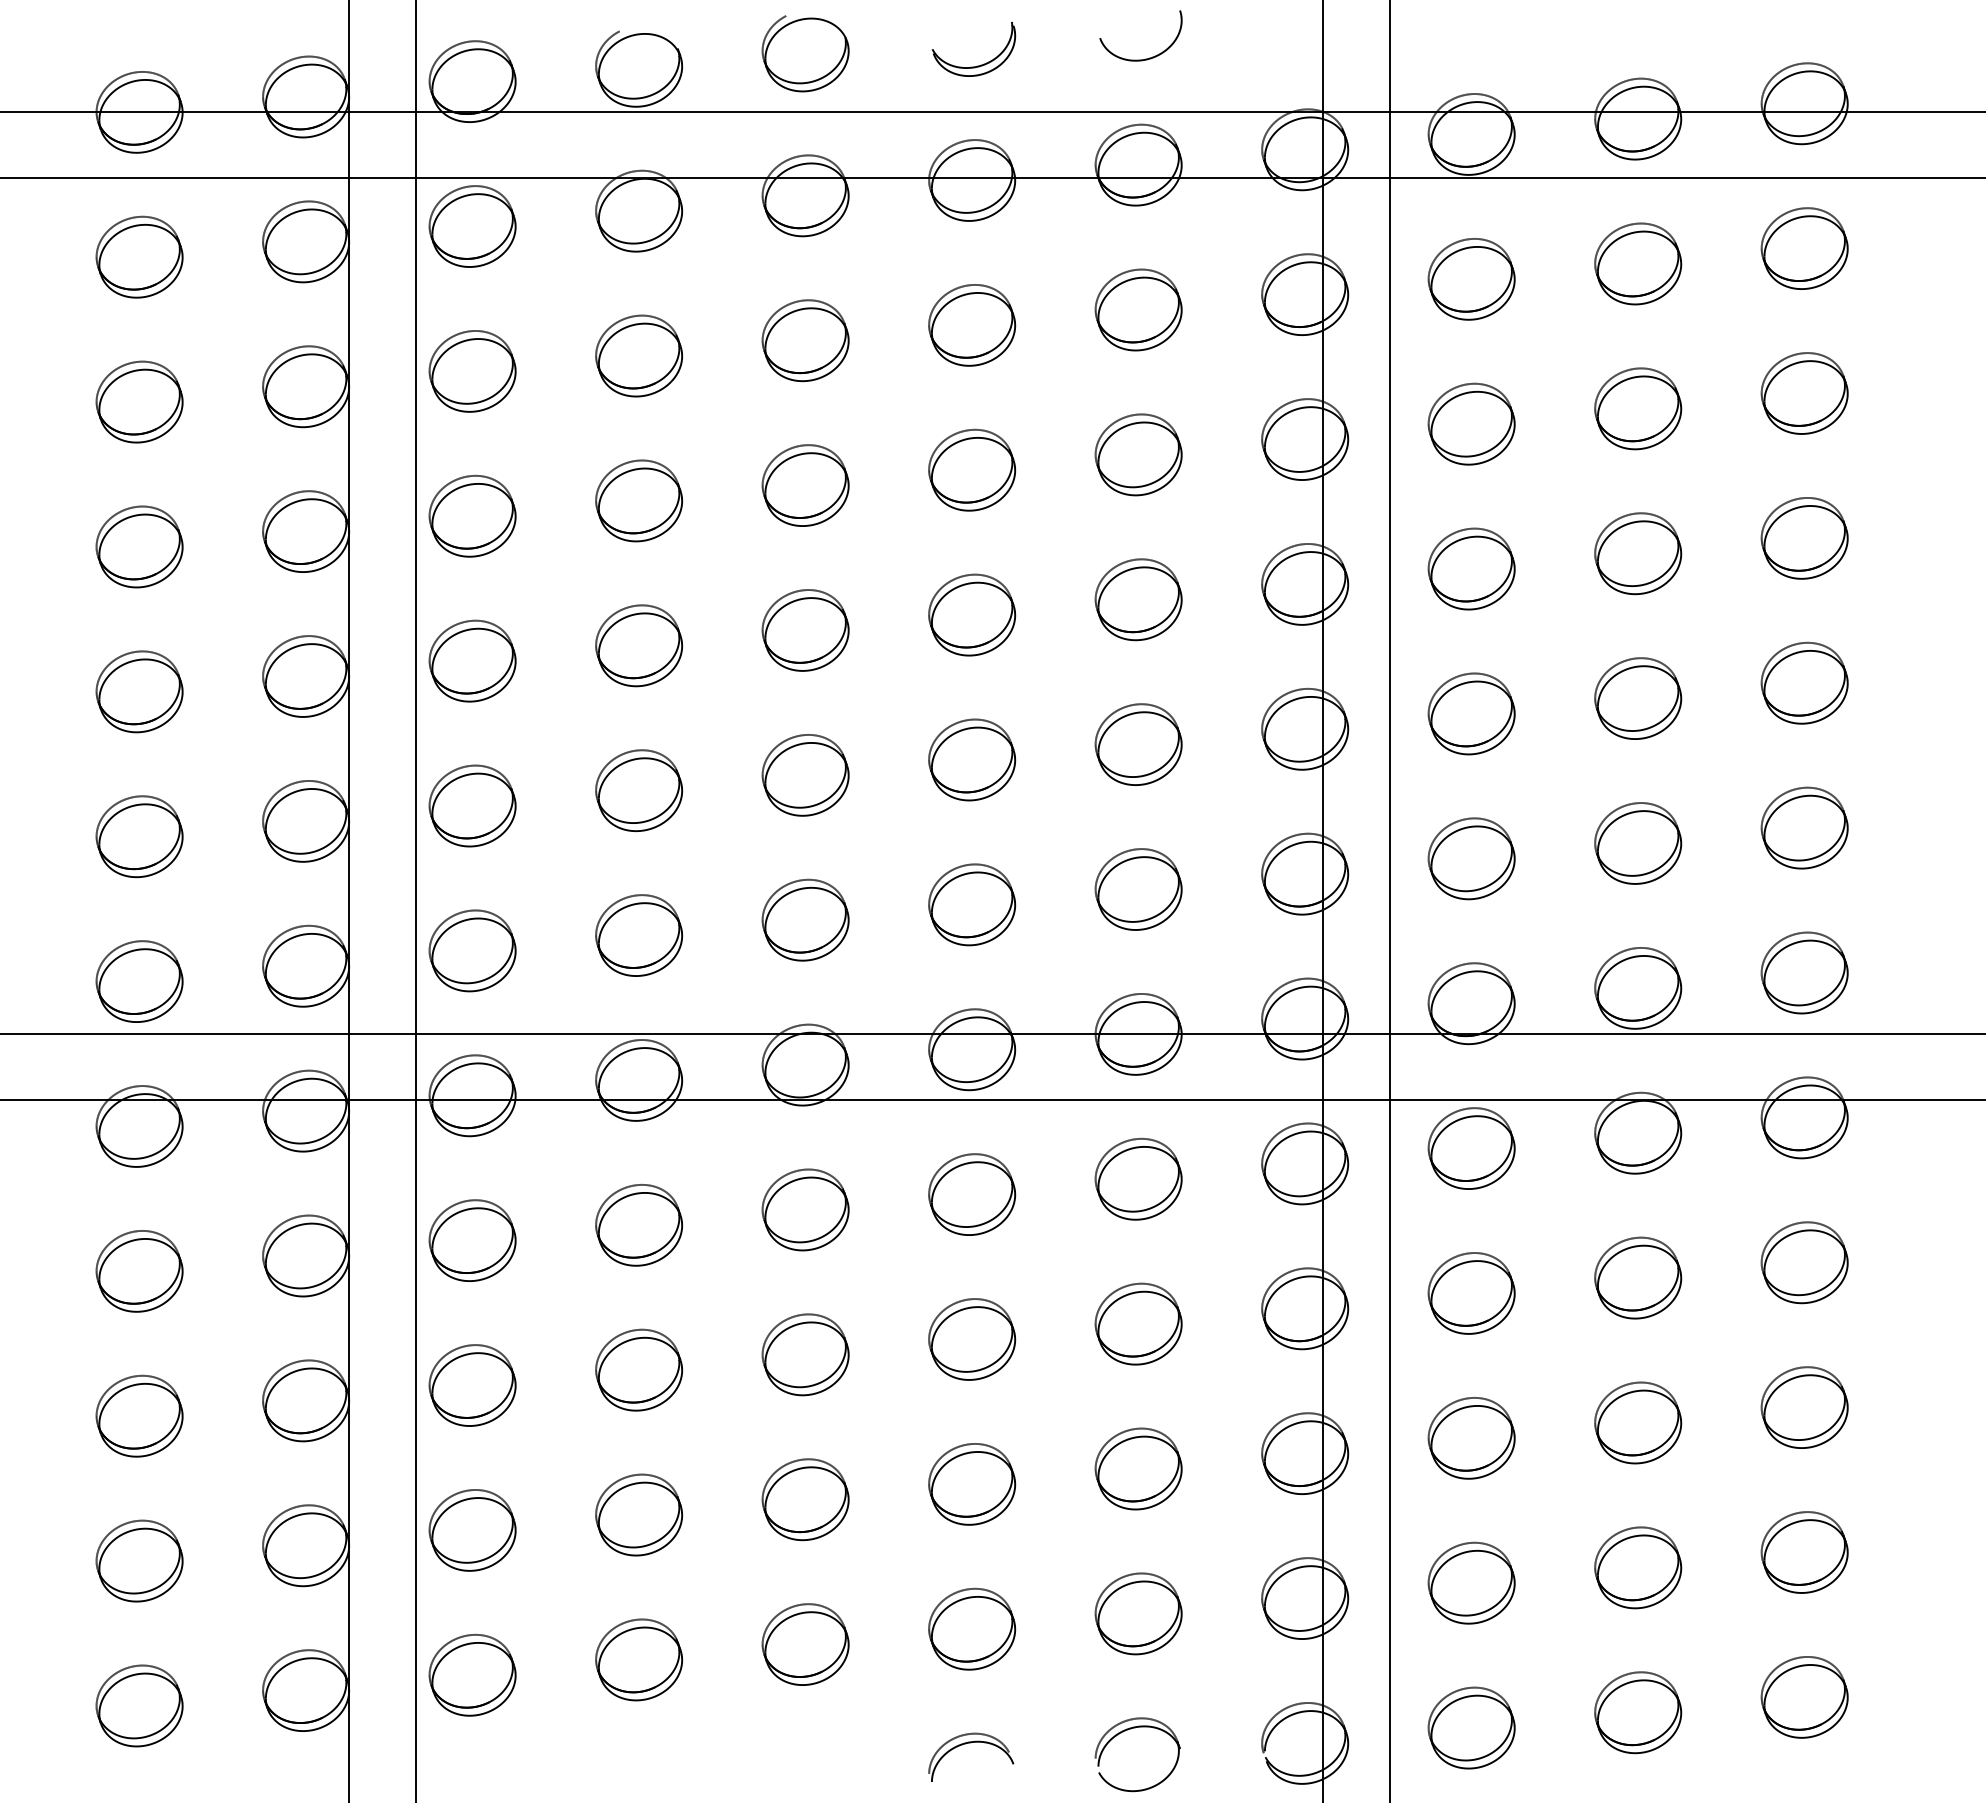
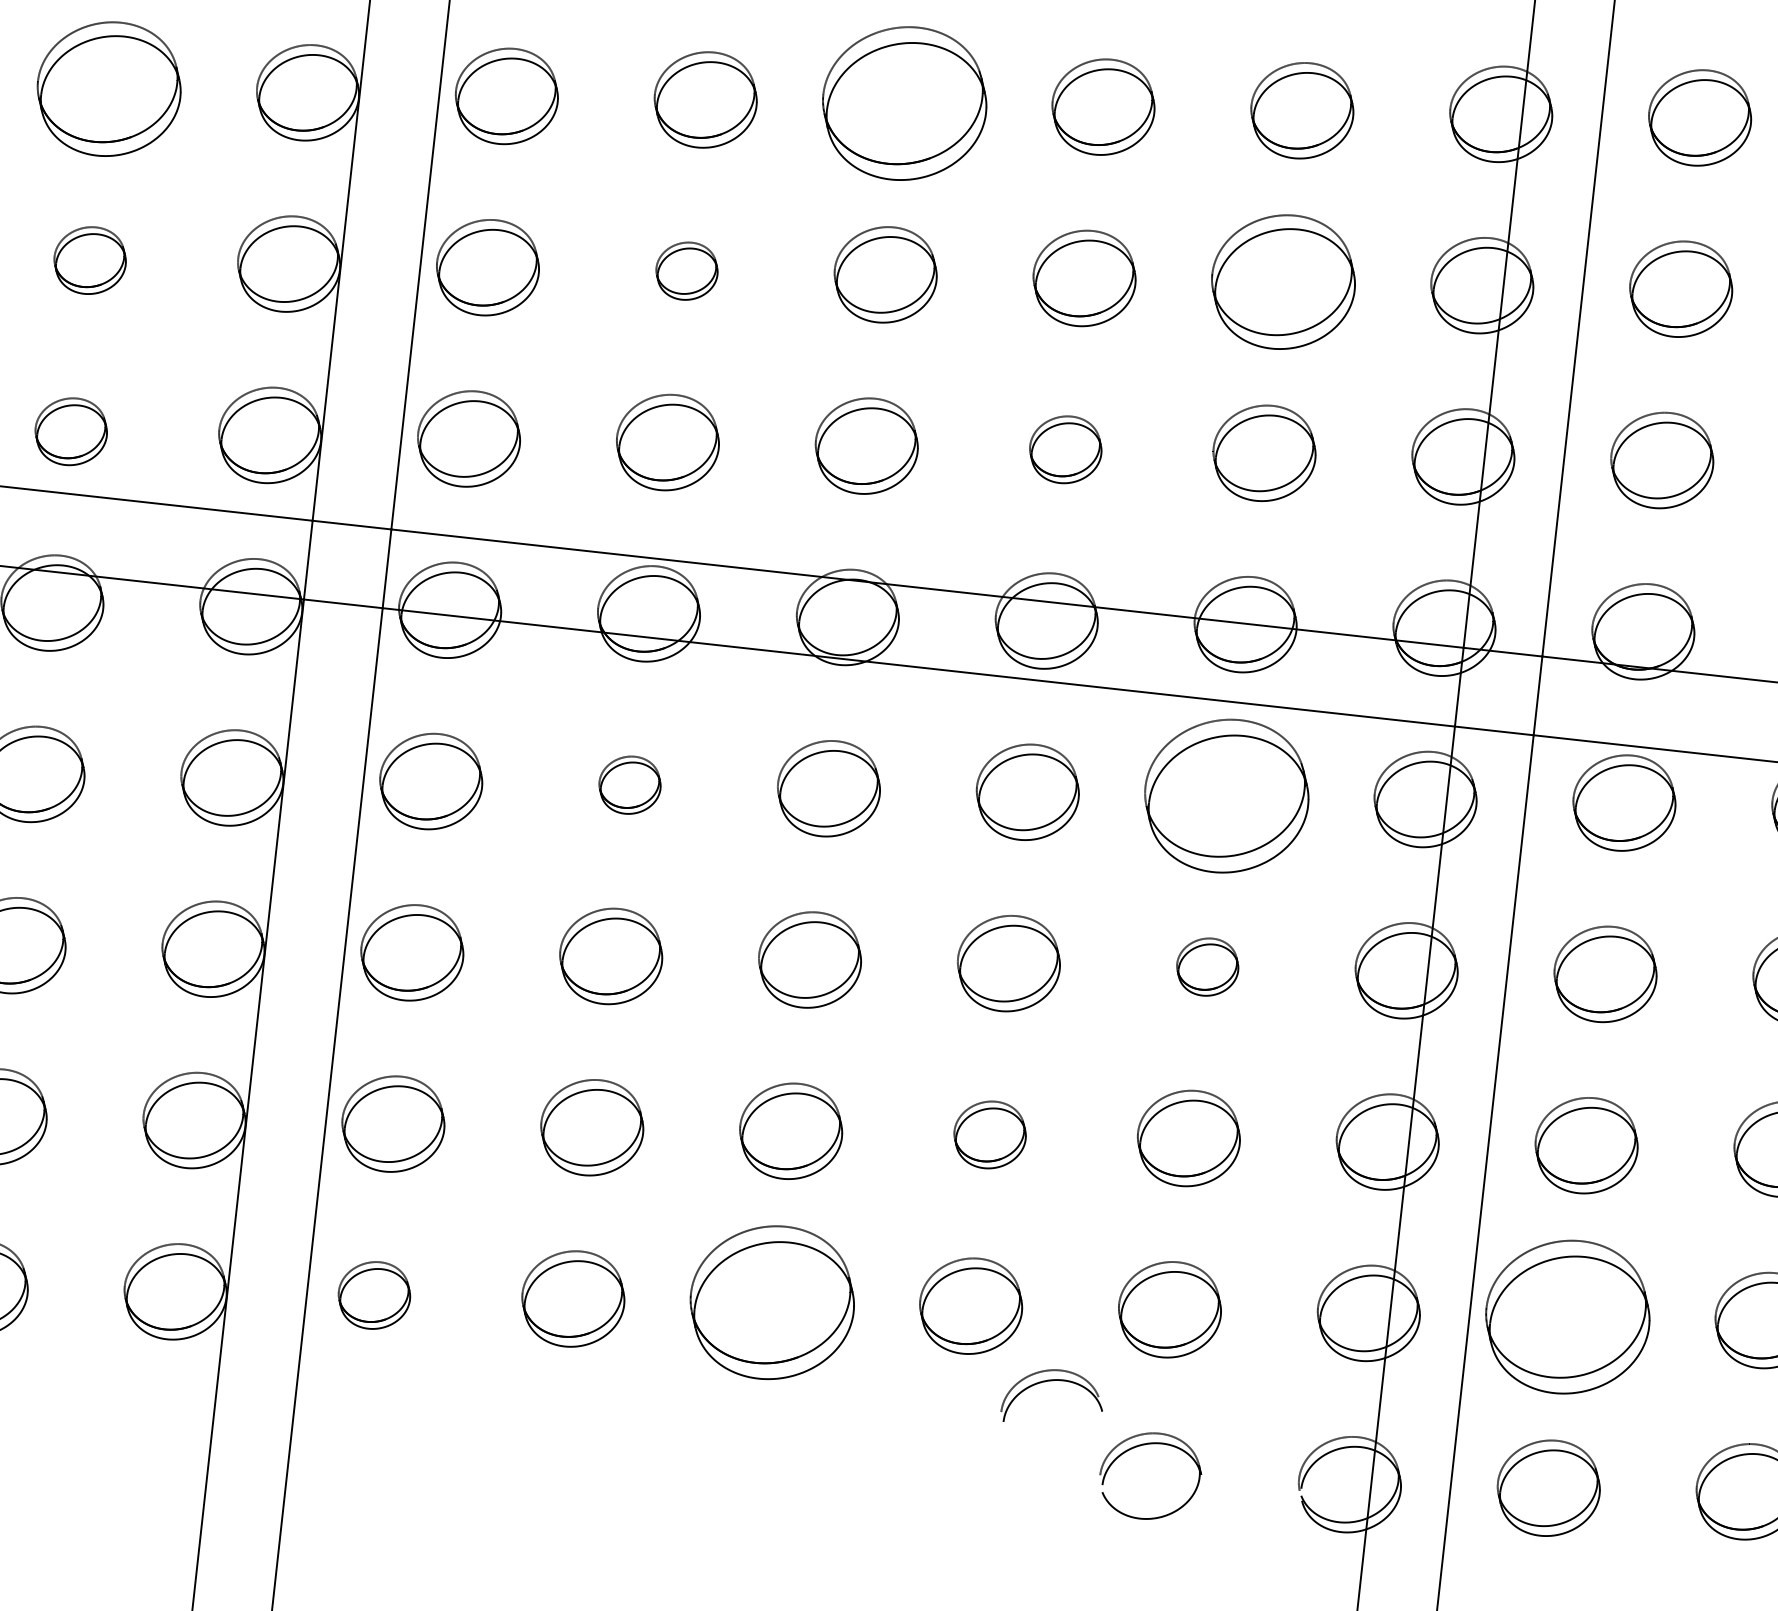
part: (805, 630) -> (904, 103), size x1.6
part: (139, 691) -> (109, 88), size x1.4
part: (1138, 744) -> (1283, 281), size x1.4
part: (639, 790) -> (687, 271), size x0.6
part: (139, 836) -> (90, 260), size x0.7
part: (972, 904) -> (1066, 449), size x0.7
part: (139, 981) -> (71, 431), size x0.7
part: (1138, 1178) -> (1226, 794), size x1.6
part: (638, 1225) -> (629, 785), size x0.6
part: (1138, 1323) -> (1207, 966), size x0.6
part: (972, 1484) -> (990, 1135), size x0.7
part: (1471, 1582) -> (1567, 1316), size x1.6
part: (805, 1644) -> (772, 1302), size x1.6
part: (472, 1675) -> (374, 1295), size x0.7
part: (971, 1743) -> (1055, 1381), moved

